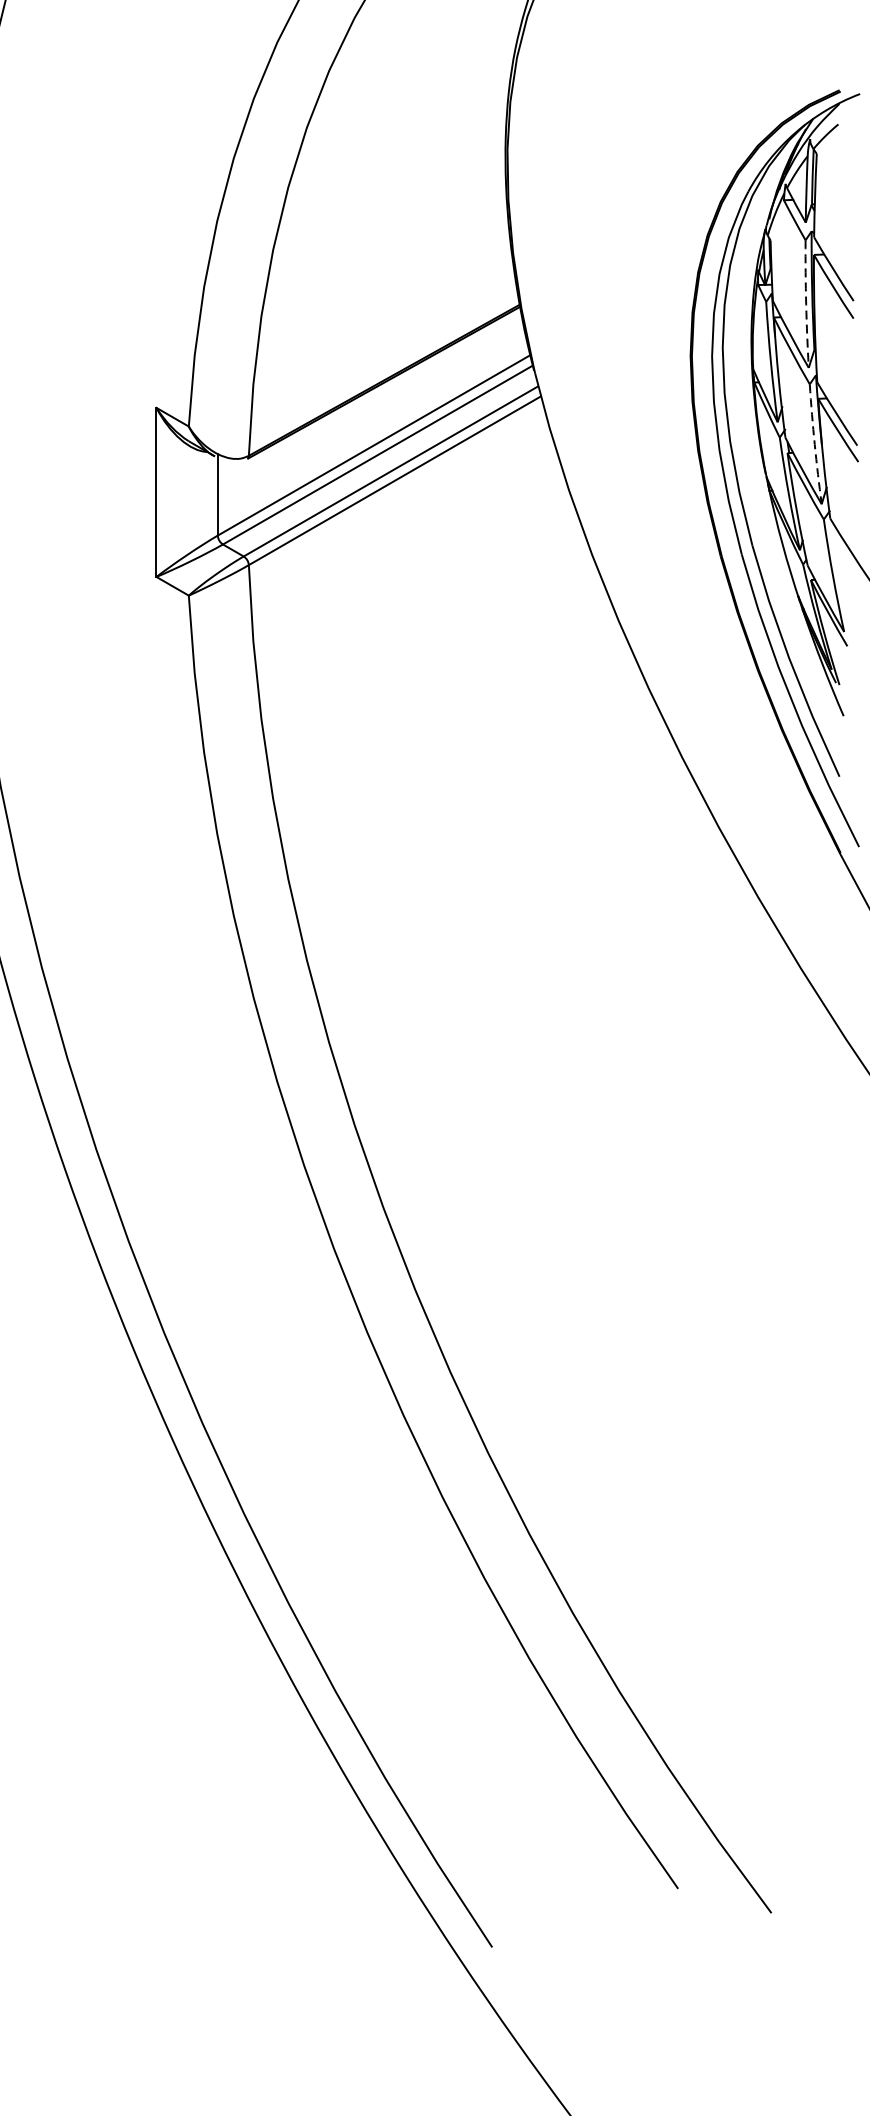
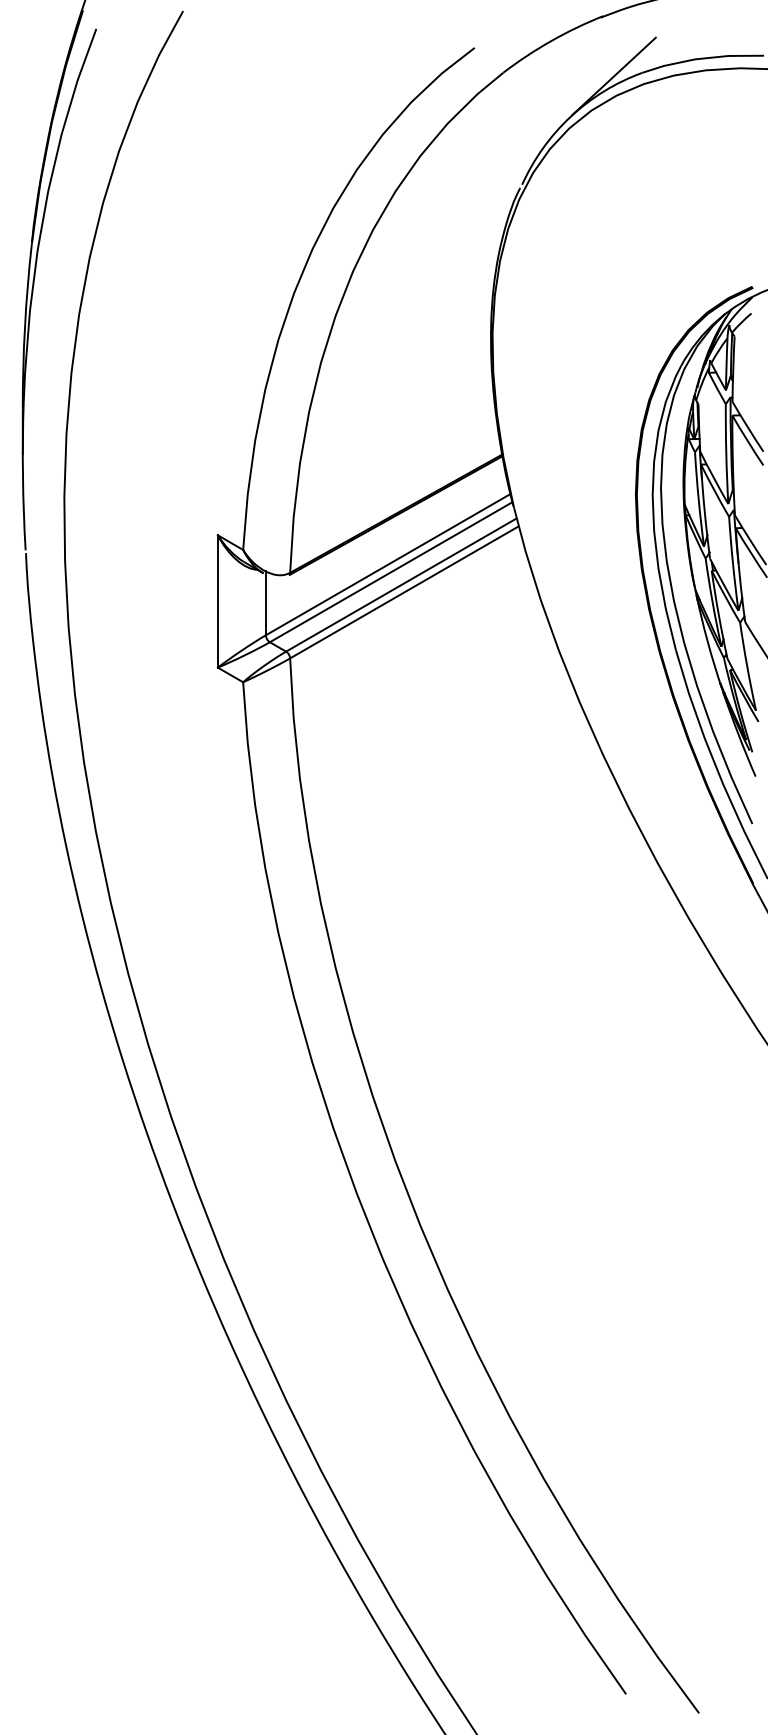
arc: (806, 304) -> (726, 454), dashed -> solid
arc: (815, 443) -> (733, 563), dashed -> solid

